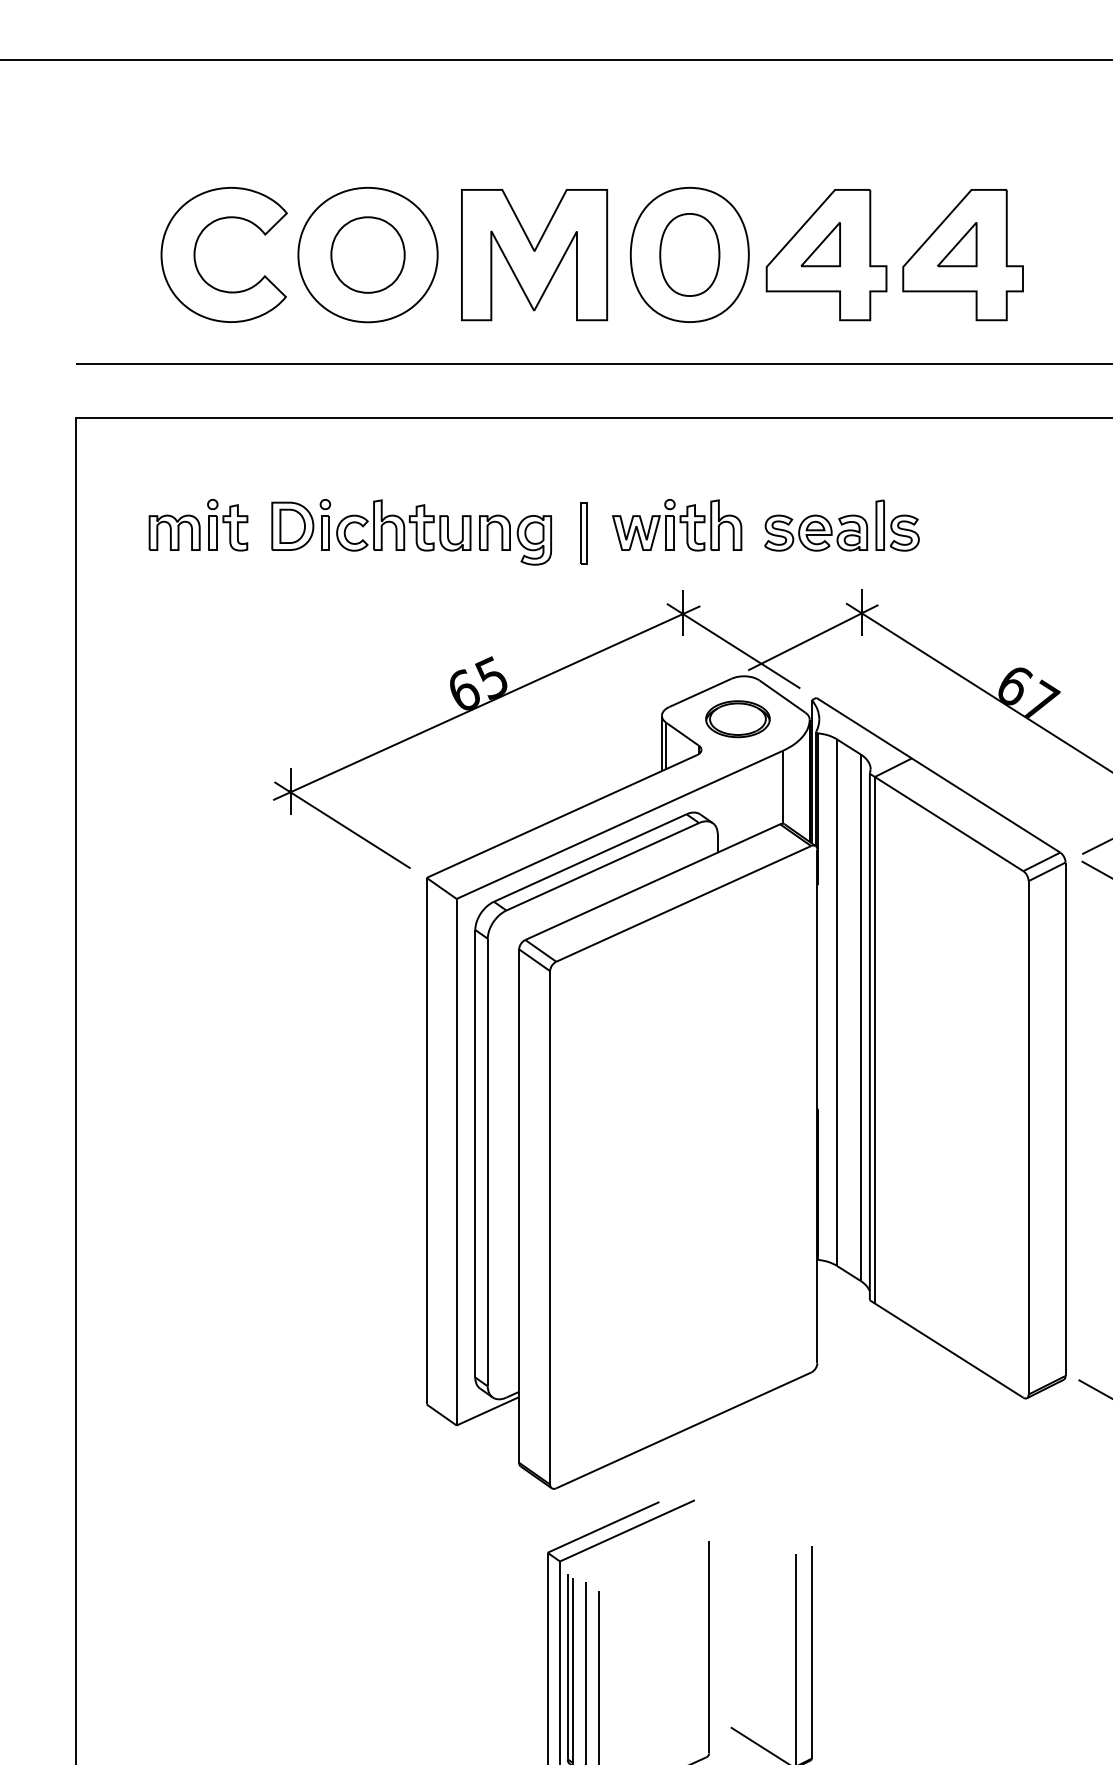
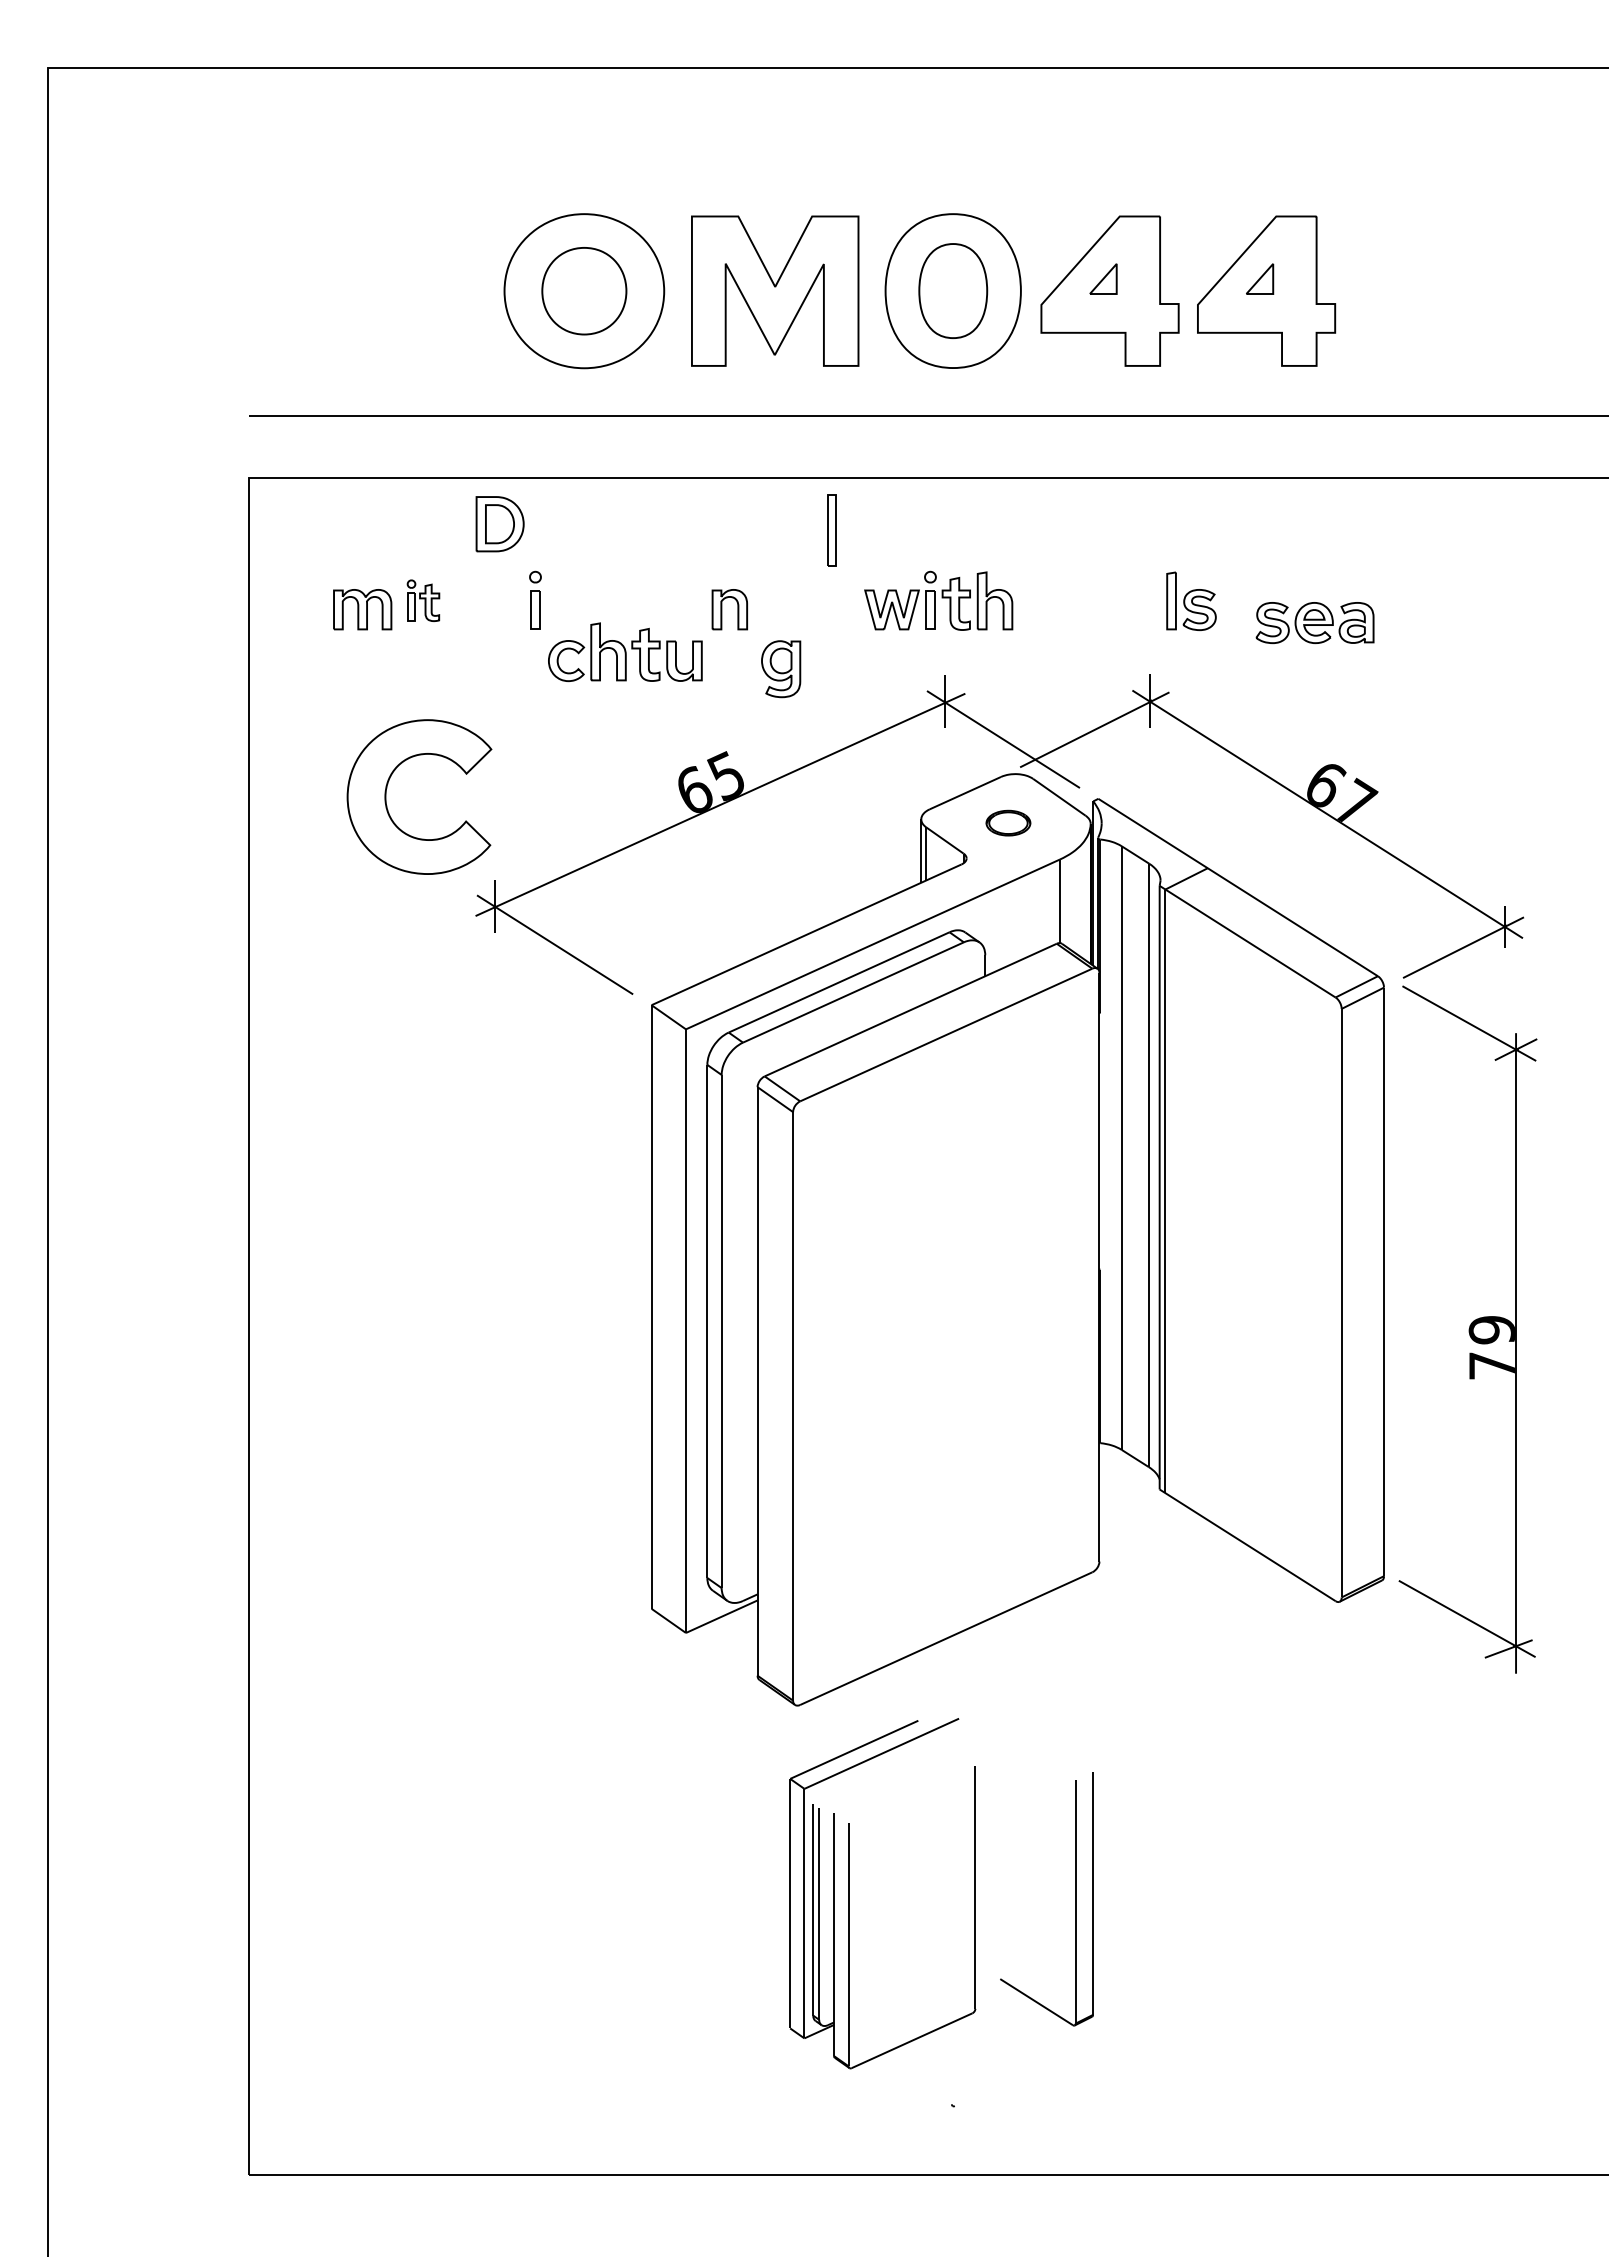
part: (820, 243) -> (1103, 278), size x0.6
part: (956, 243) -> (1259, 278), size x0.6
part: (196, 247) -> (387, 788), moved
part: (227, 524) -> (423, 600), size x0.7
part: (403, 525) -> (625, 652), moved
part: (292, 526) -> (499, 524), moved
part: (583, 533) -> (831, 530), moved
part: (815, 533) -> (1314, 623), moved
part: (534, 540) -> (781, 669), moved
part: (738, 718) -> (1008, 822), size x0.6

